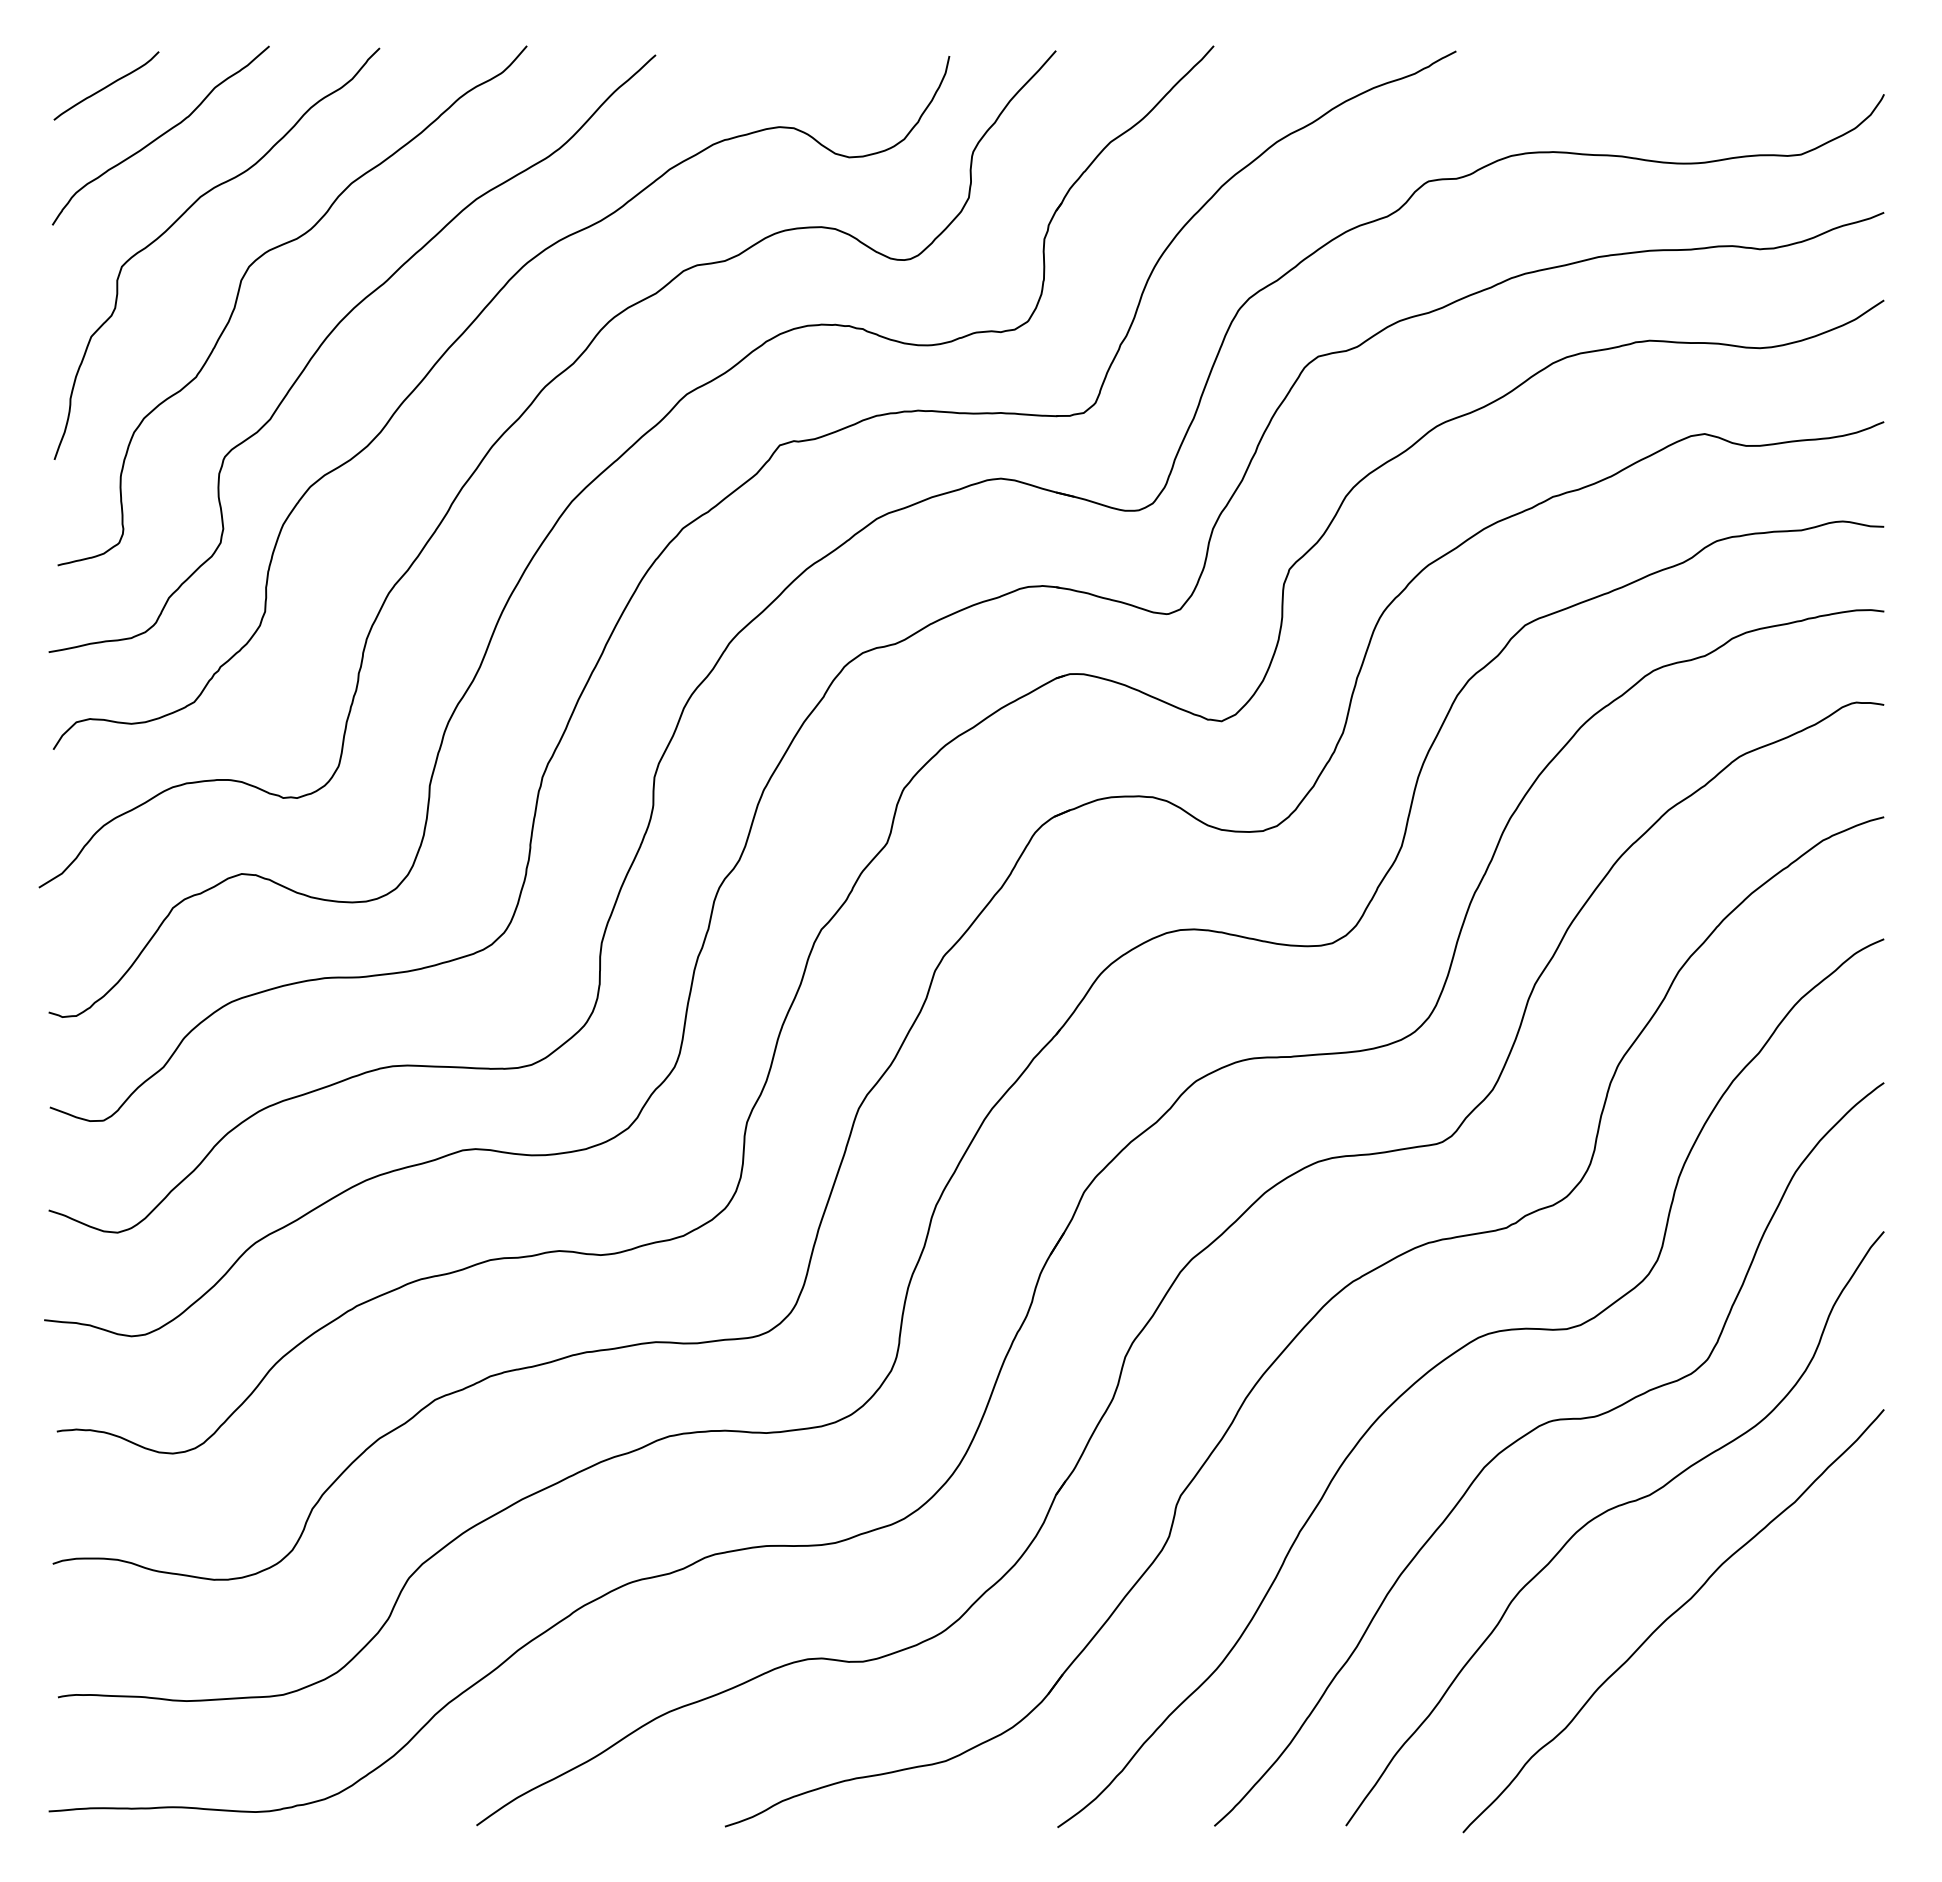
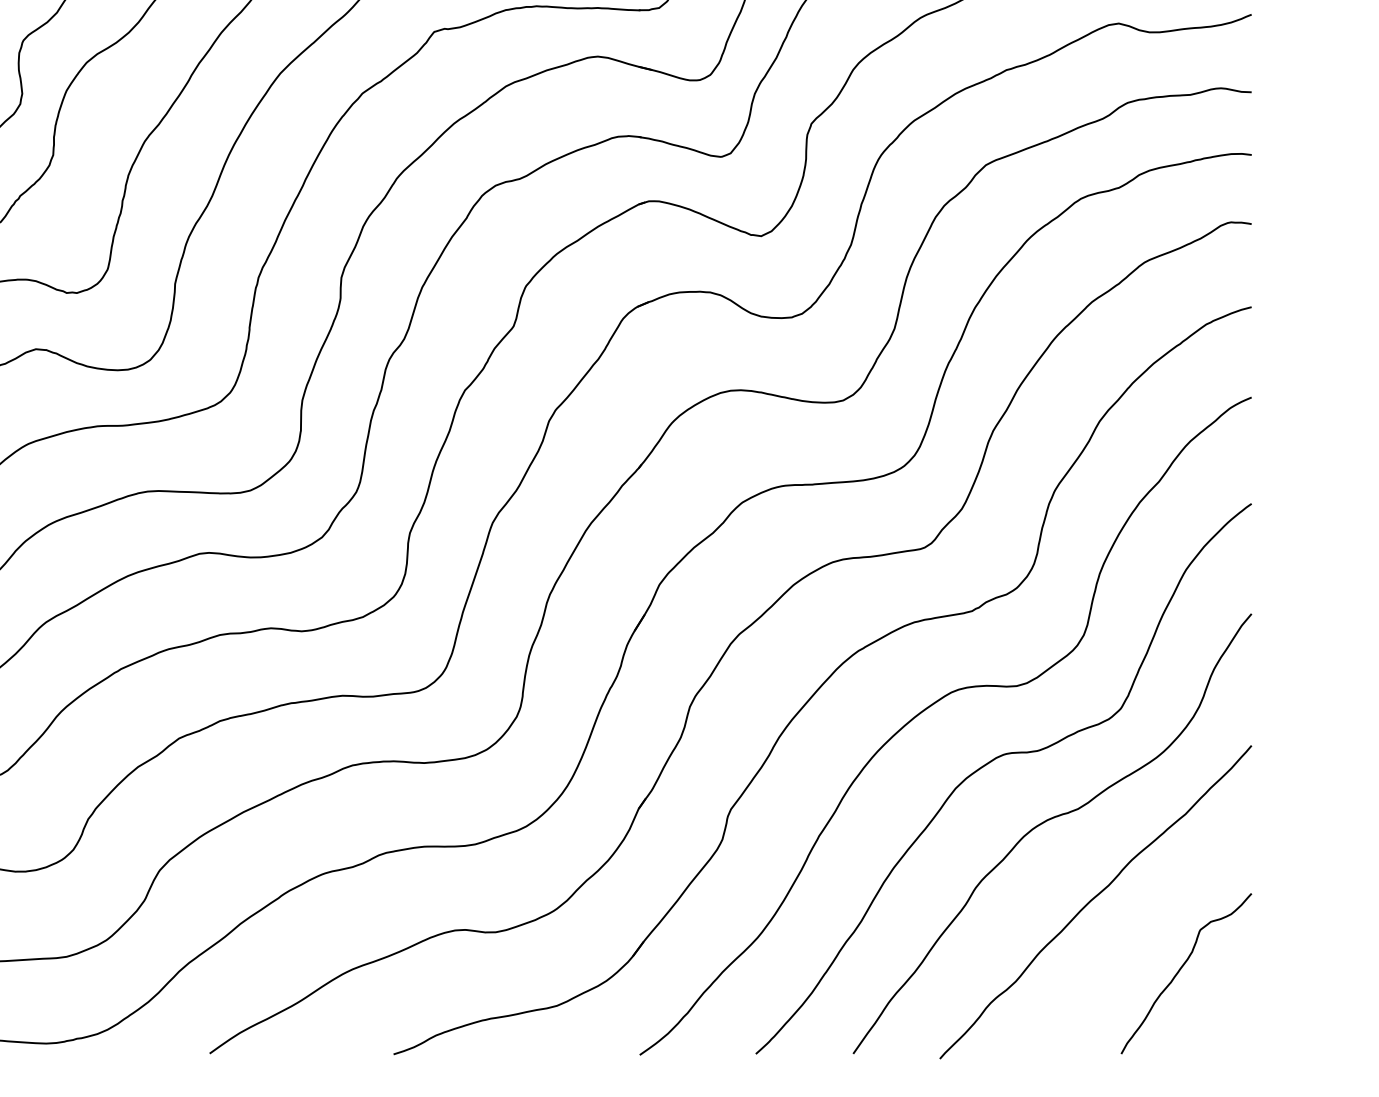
curve: (1788, 1712) -> (1180, 969), added

